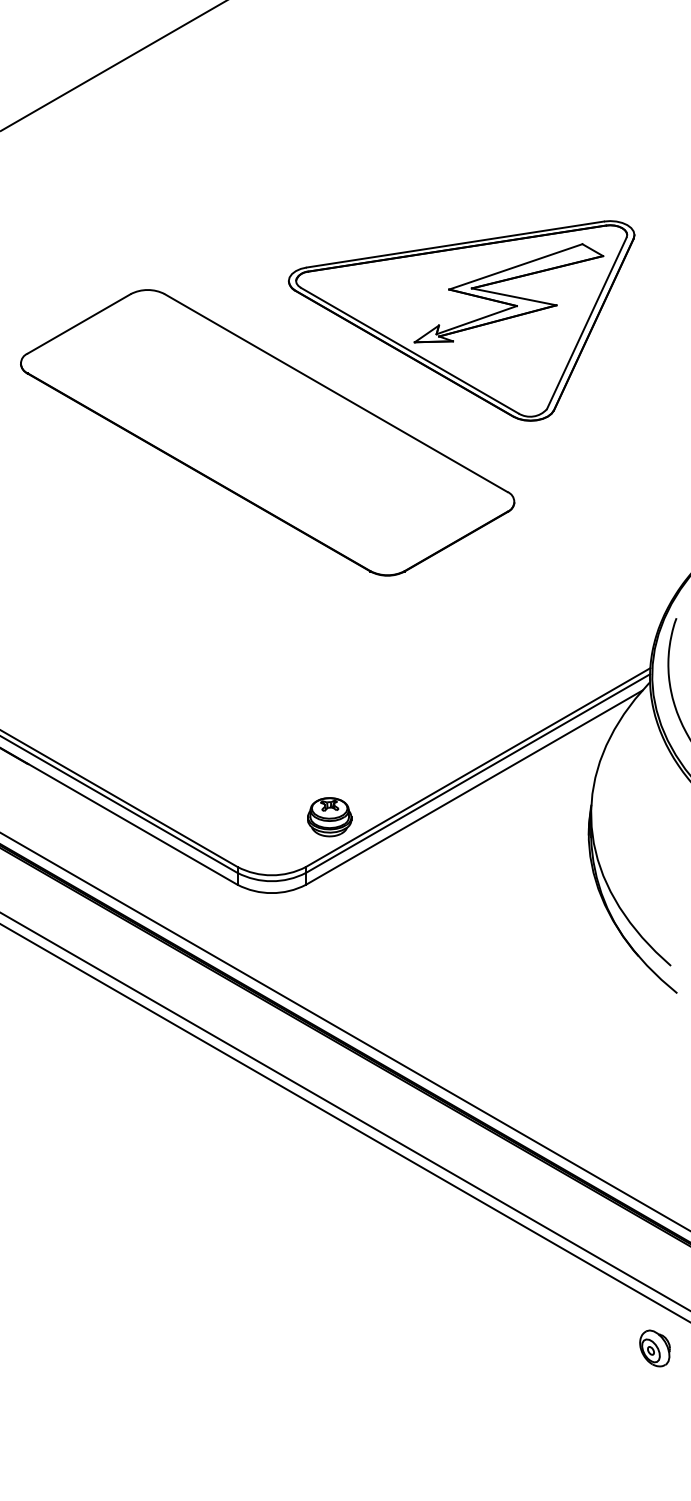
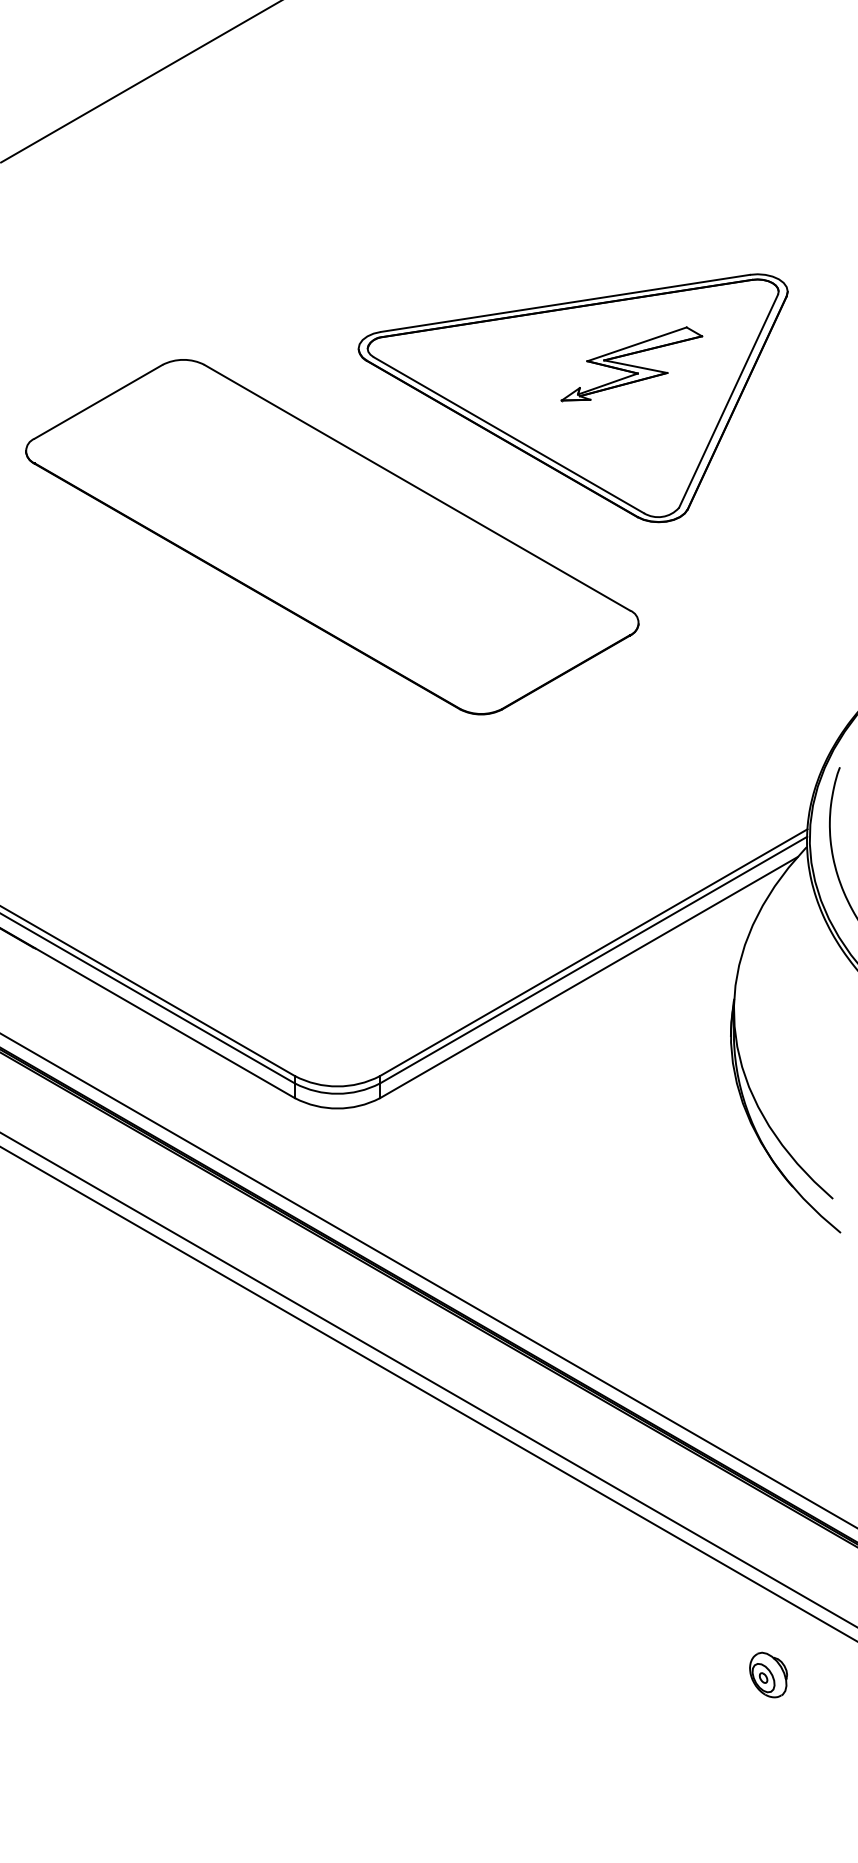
part: (508, 293) -> (631, 364), size x0.6
part: (329, 817) -> (409, 1014), removed
part: (654, 1348) -> (767, 1675), moved

